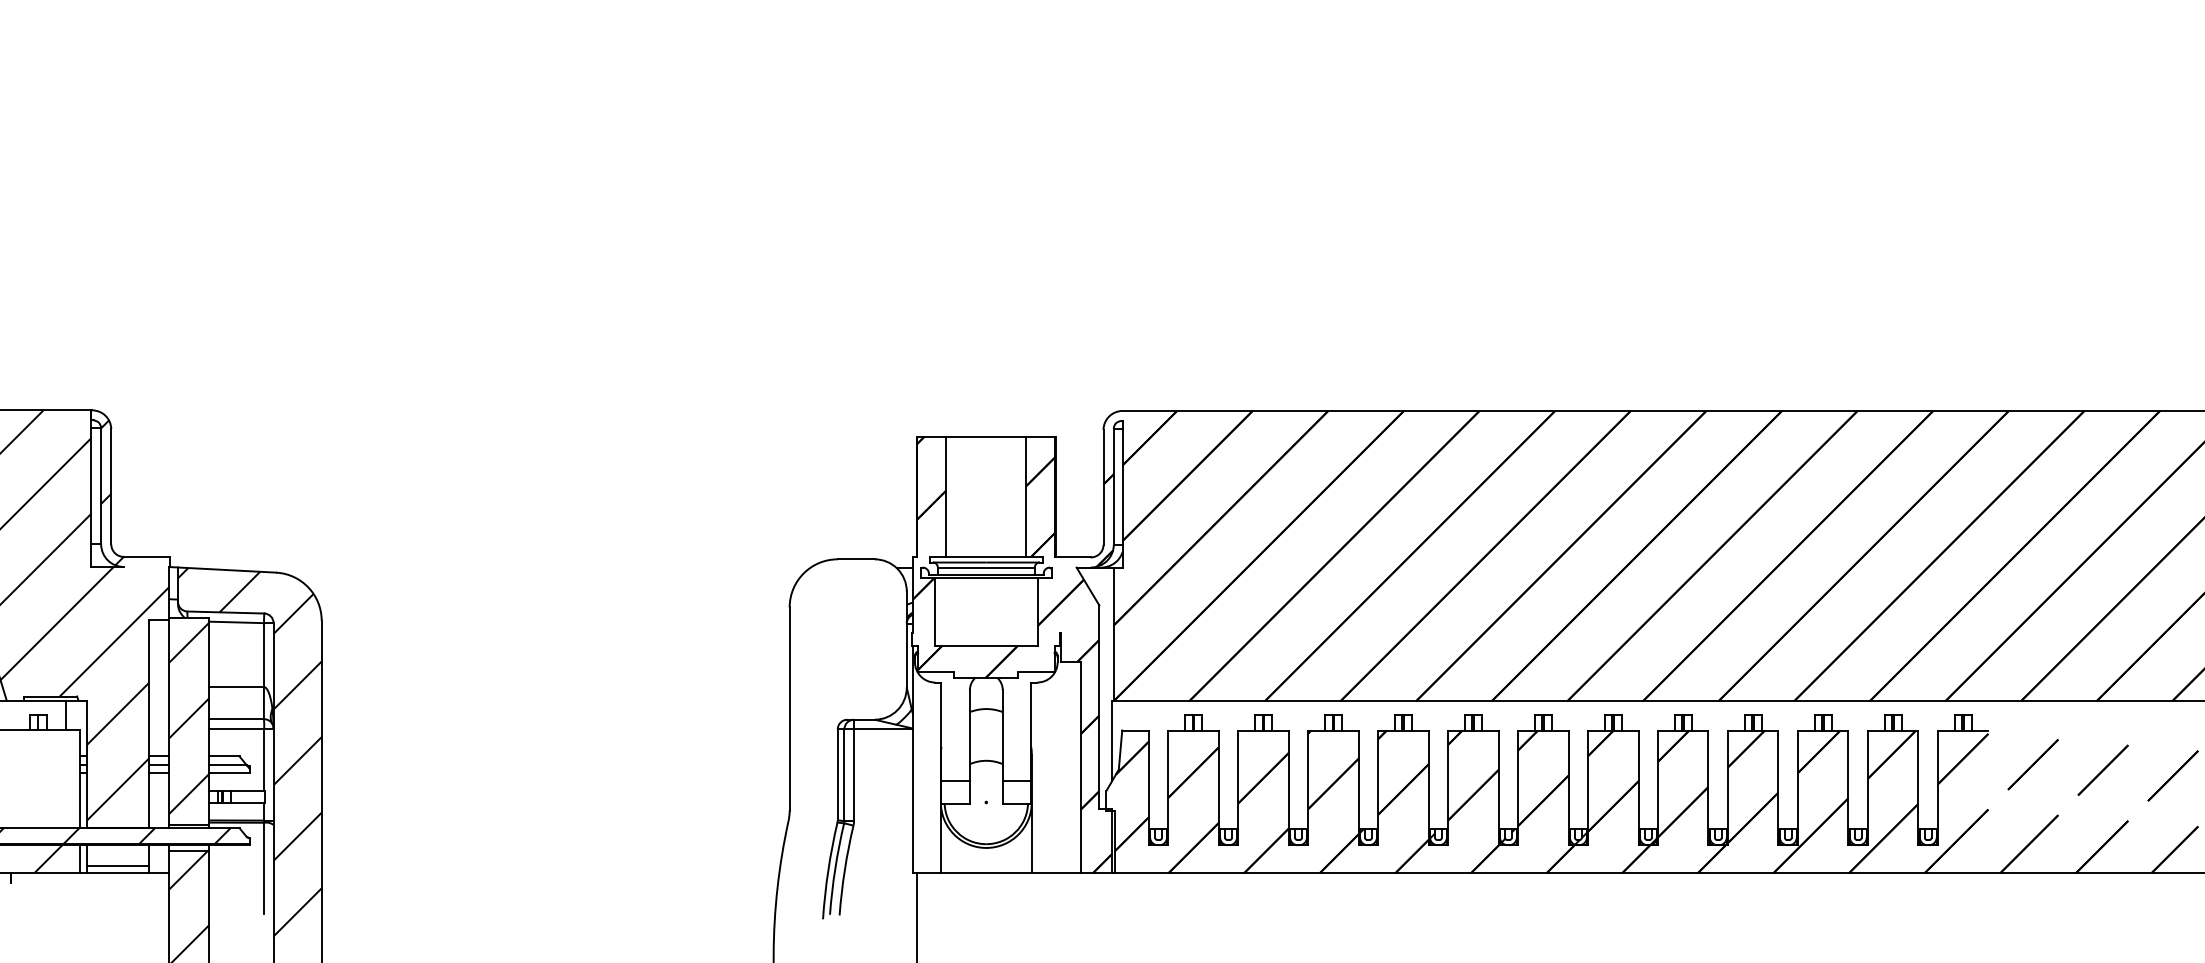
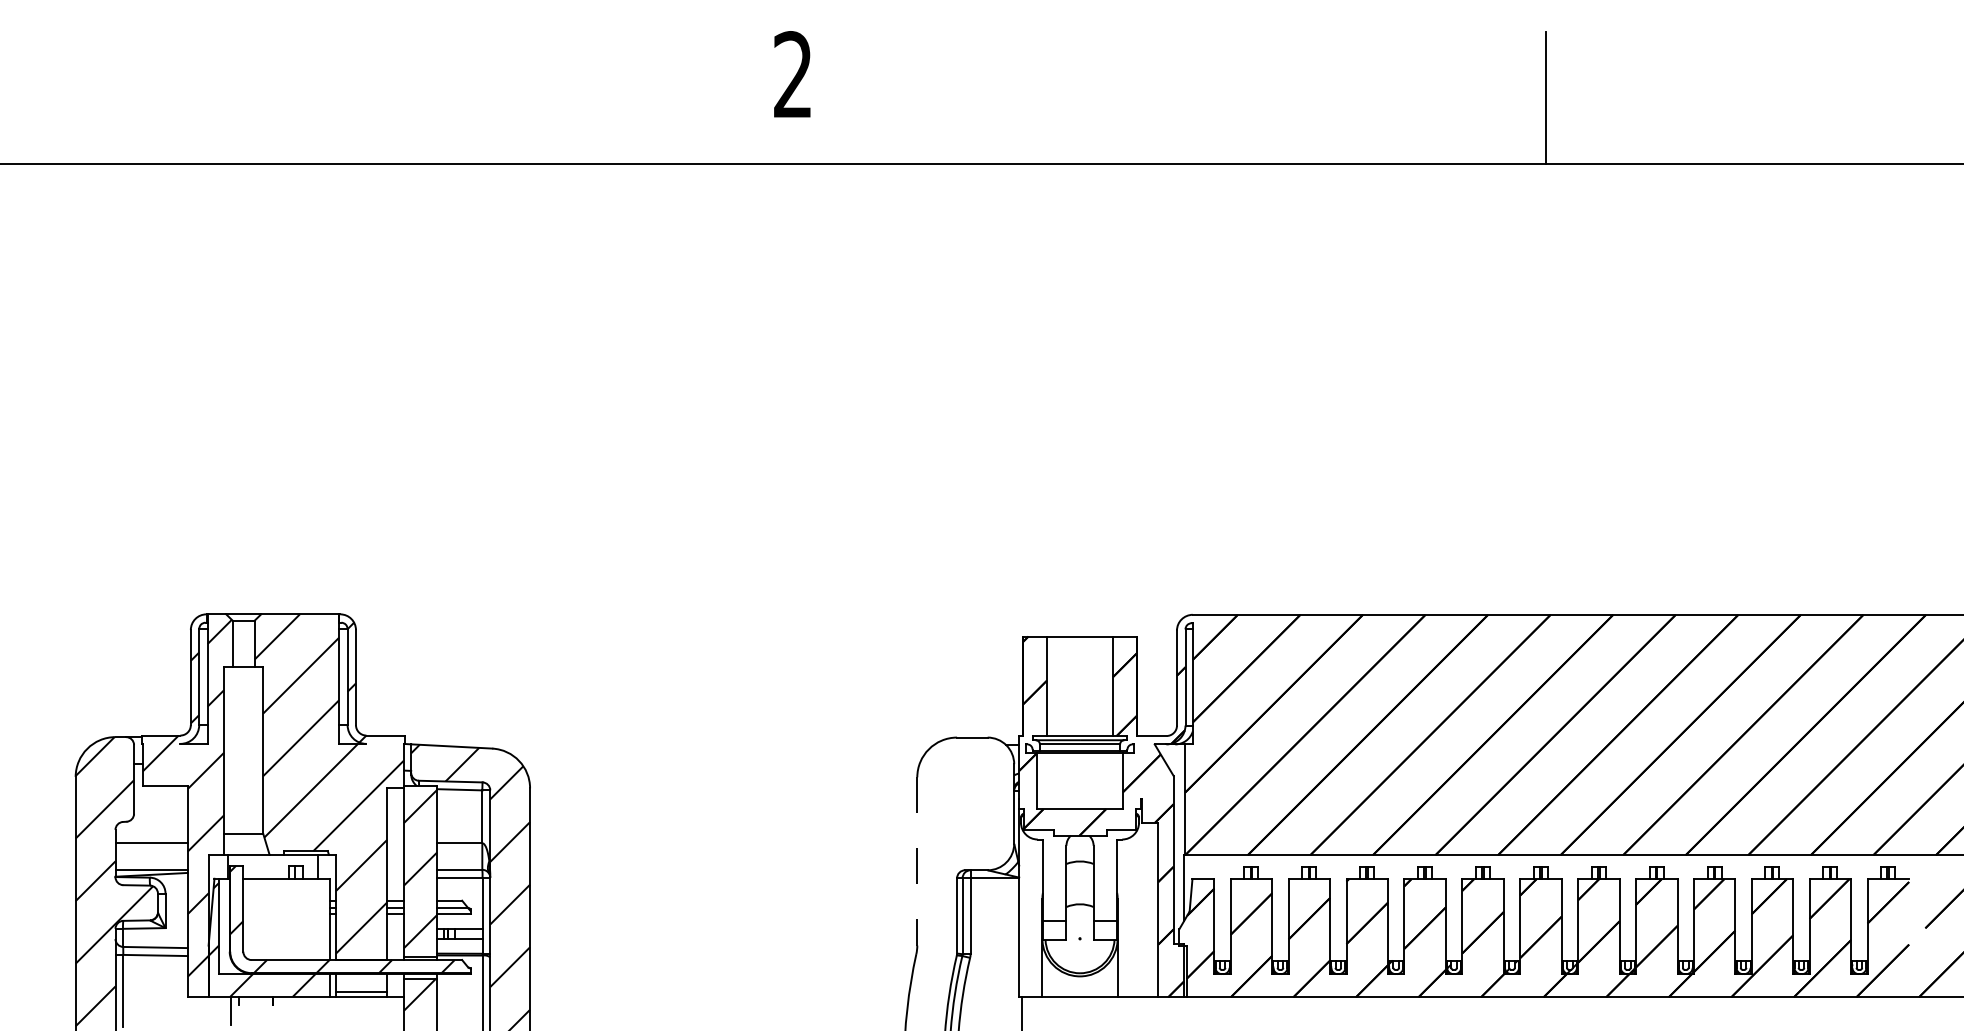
line: (789, 709) -> (917, 861), solid -> dashed

